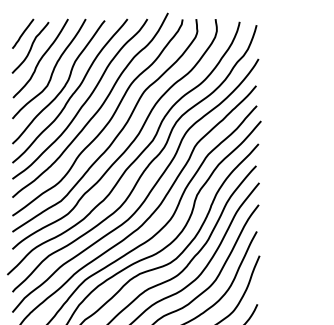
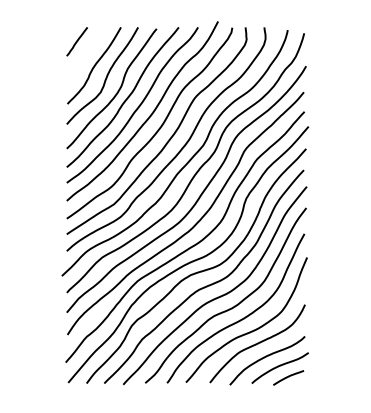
curve: (30, 48) -> (84, 55), removed

